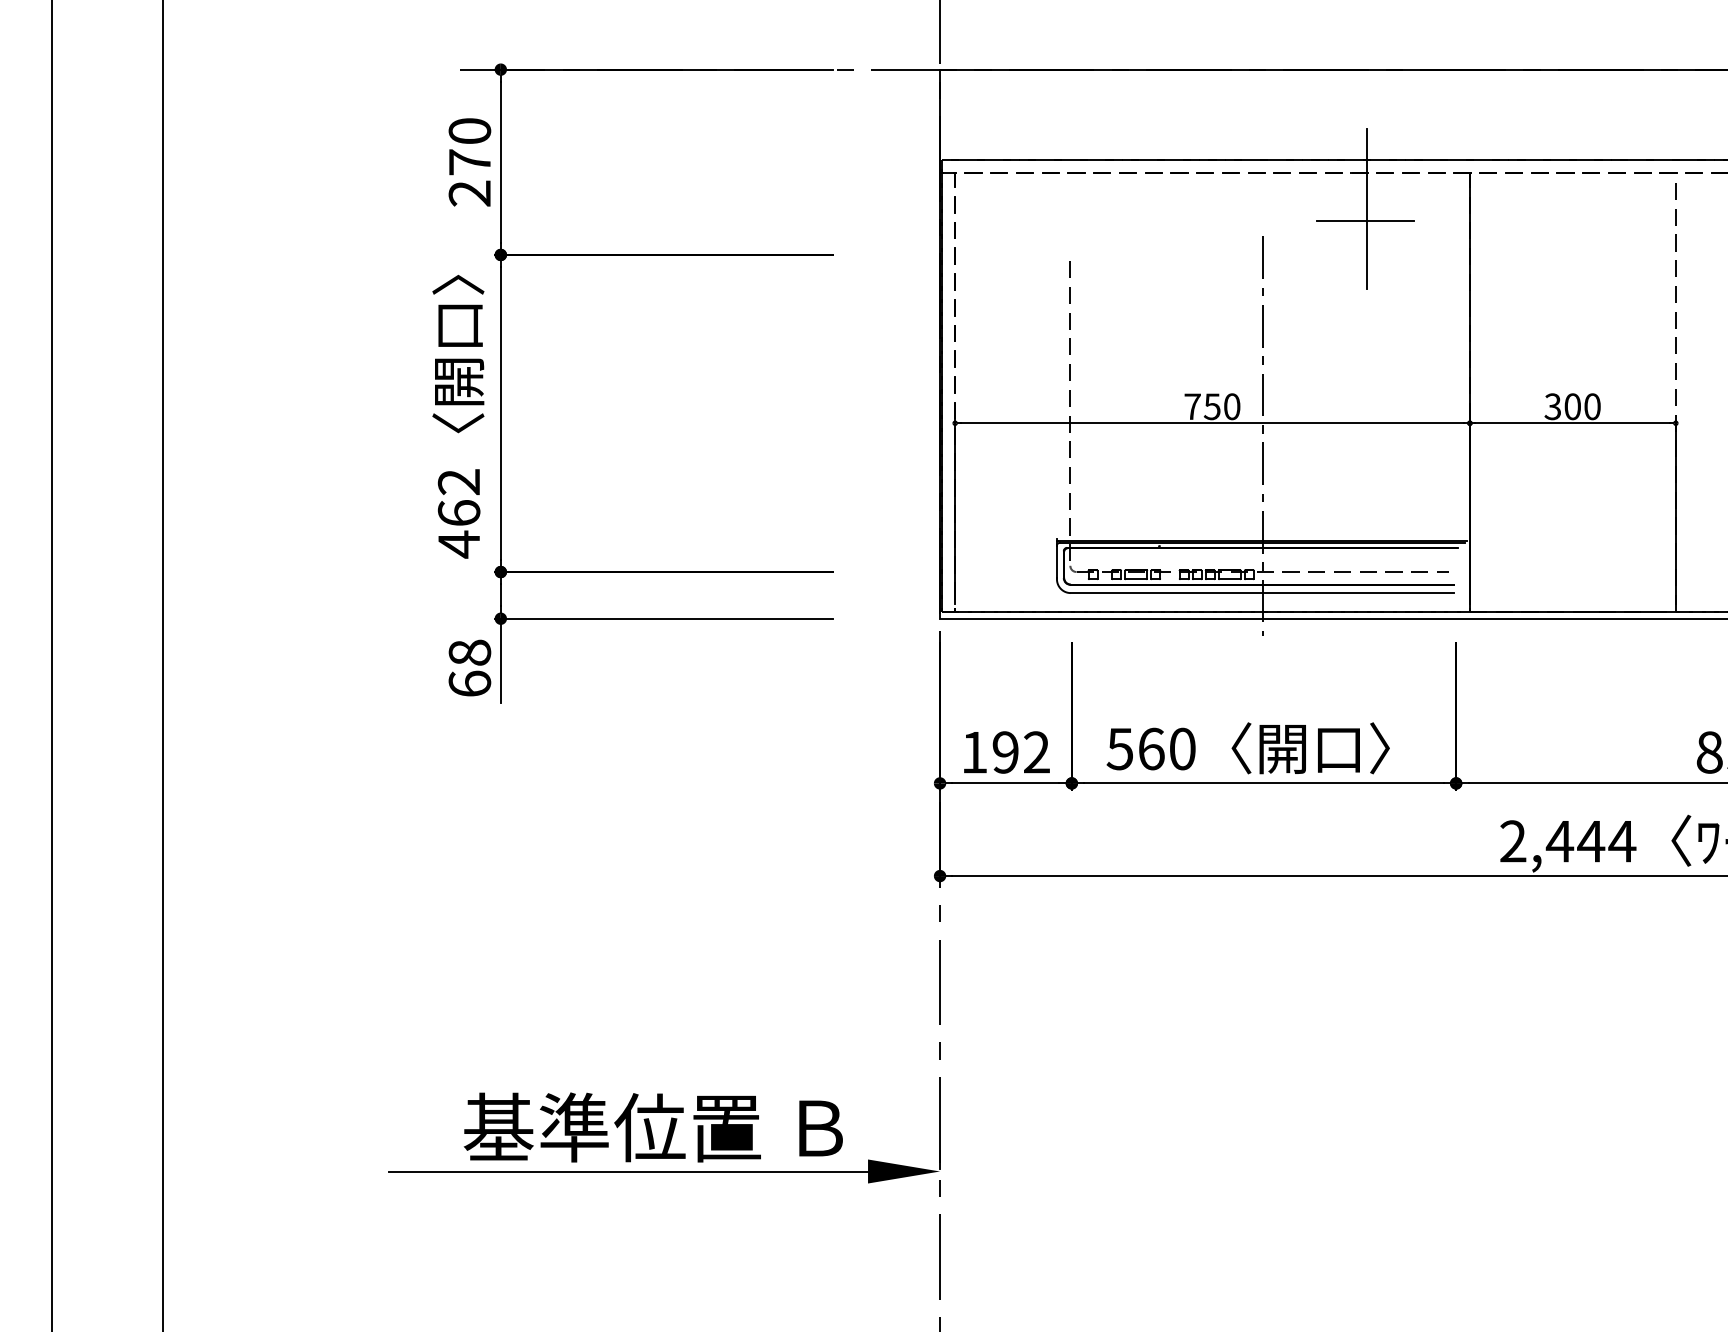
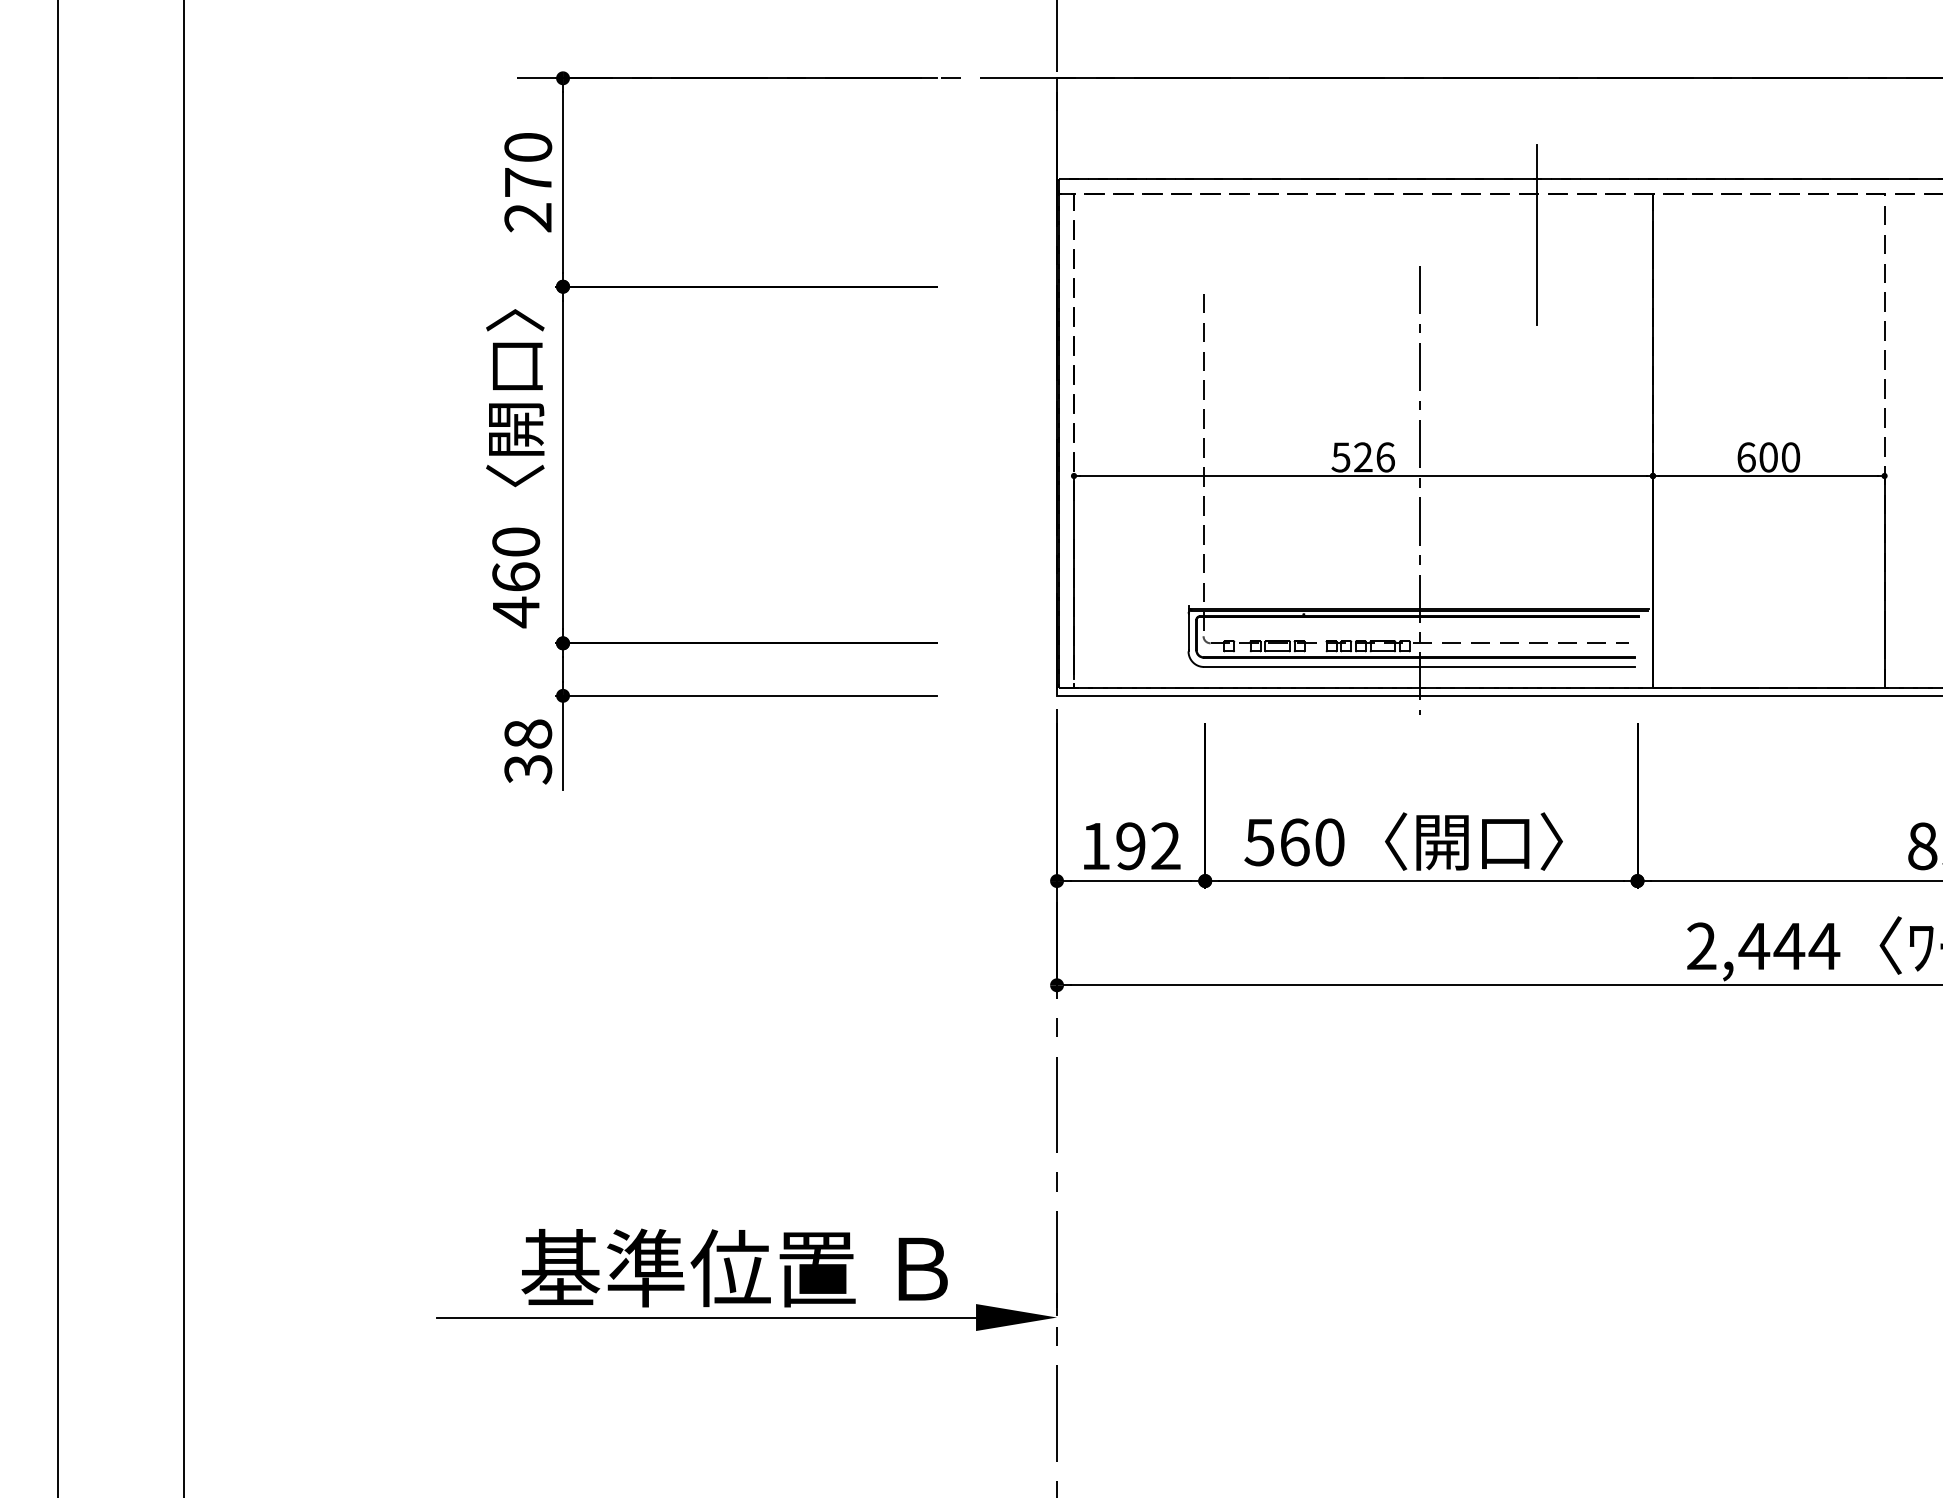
line: (1365, 220) -> (1535, 247), removed
text: (1212, 406) -> (1363, 457), 750 -> 526
text: (1552, 406) -> (1745, 457), 300 -> 600
text: (459, 482) -> (516, 542), 462 -> 460
text: (469, 683) -> (527, 768), 68 -> 38

